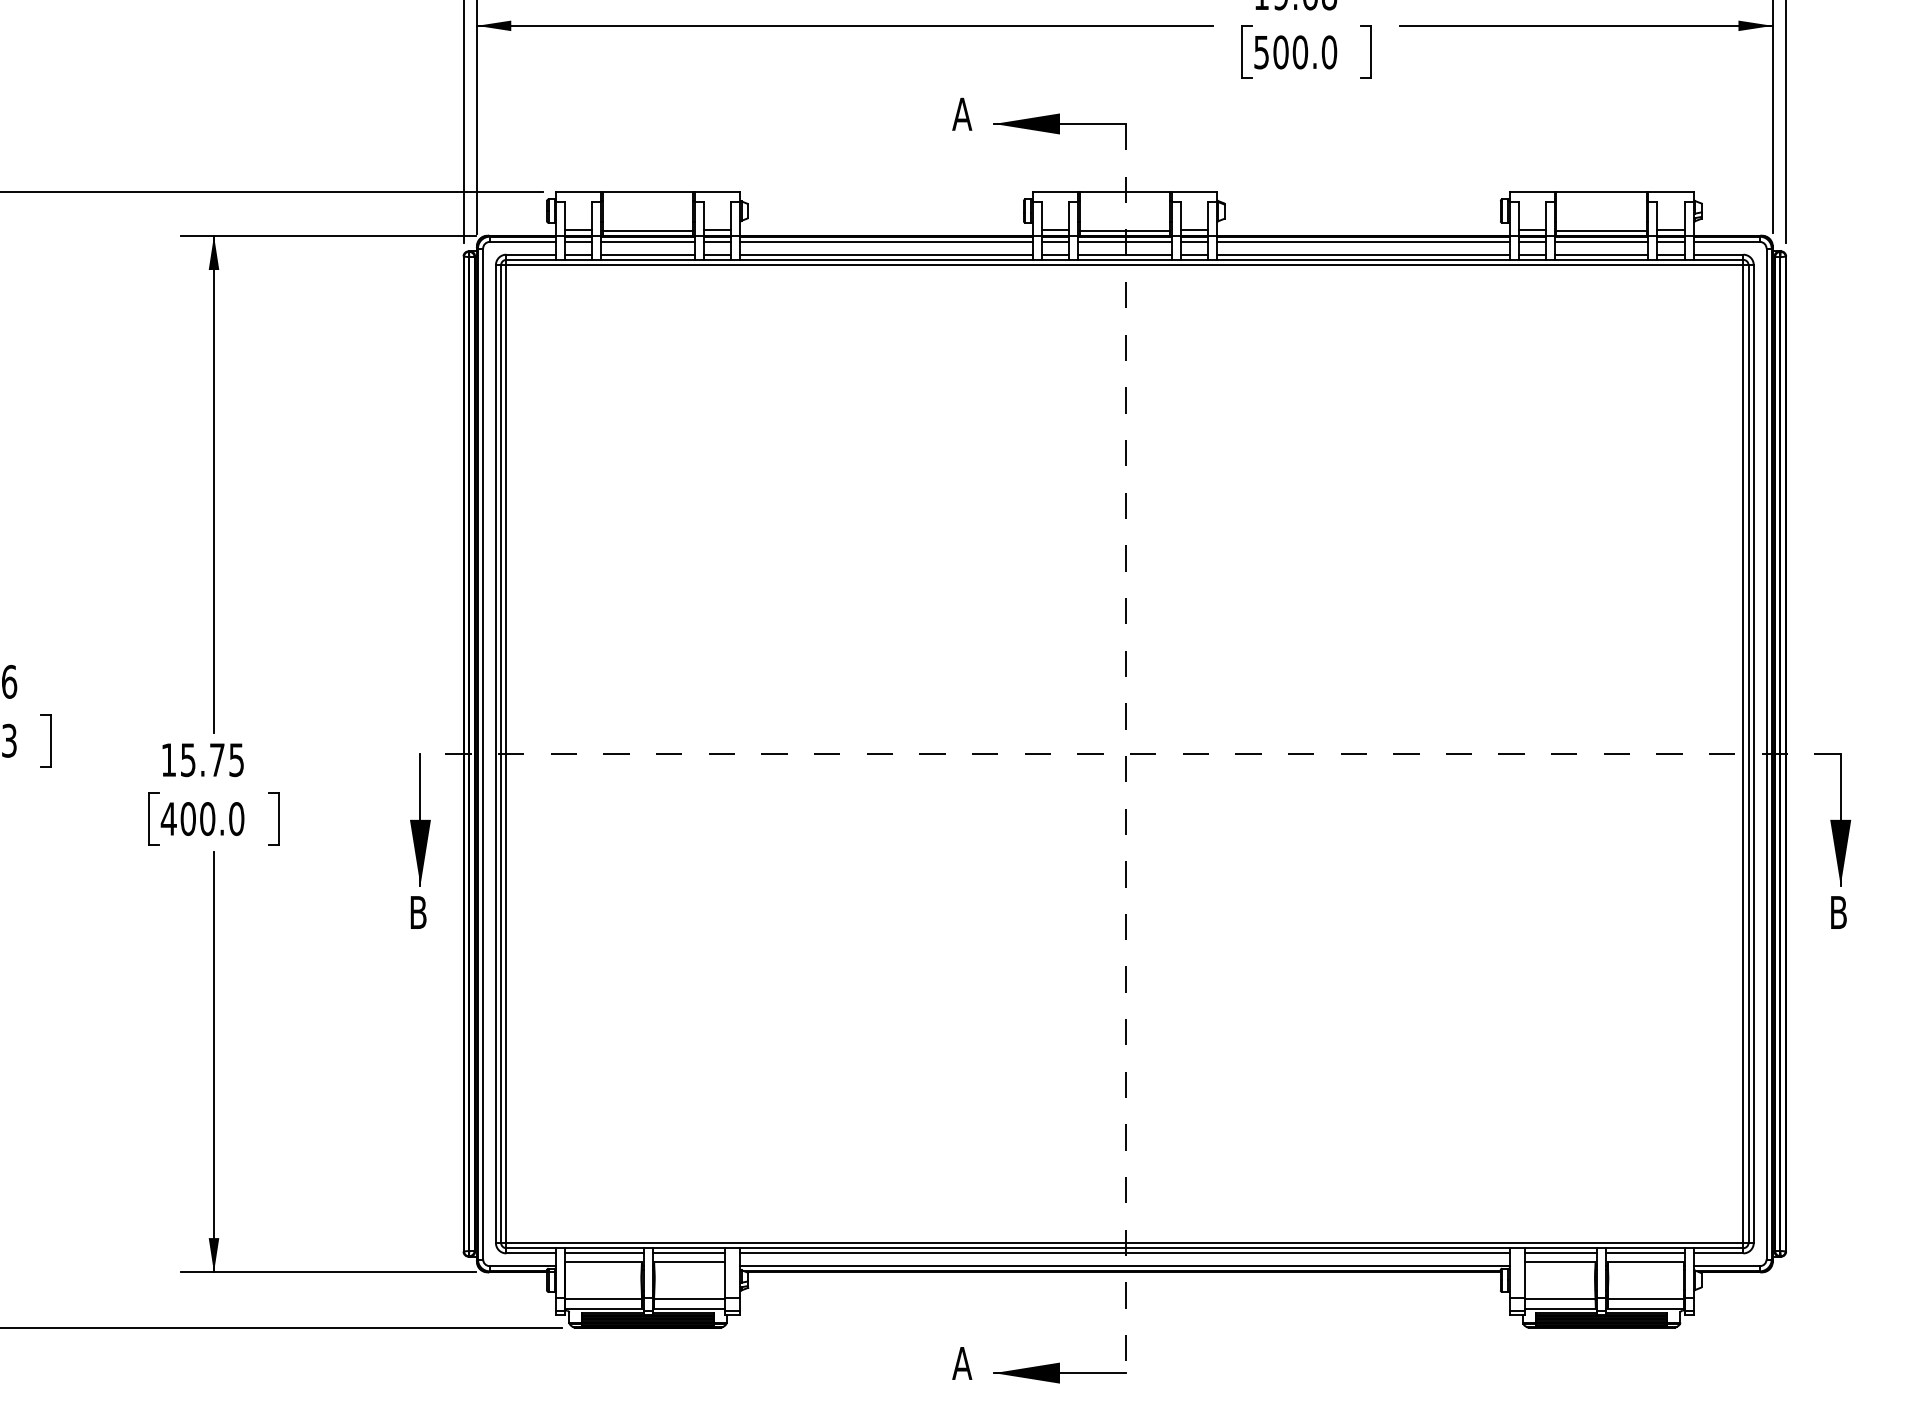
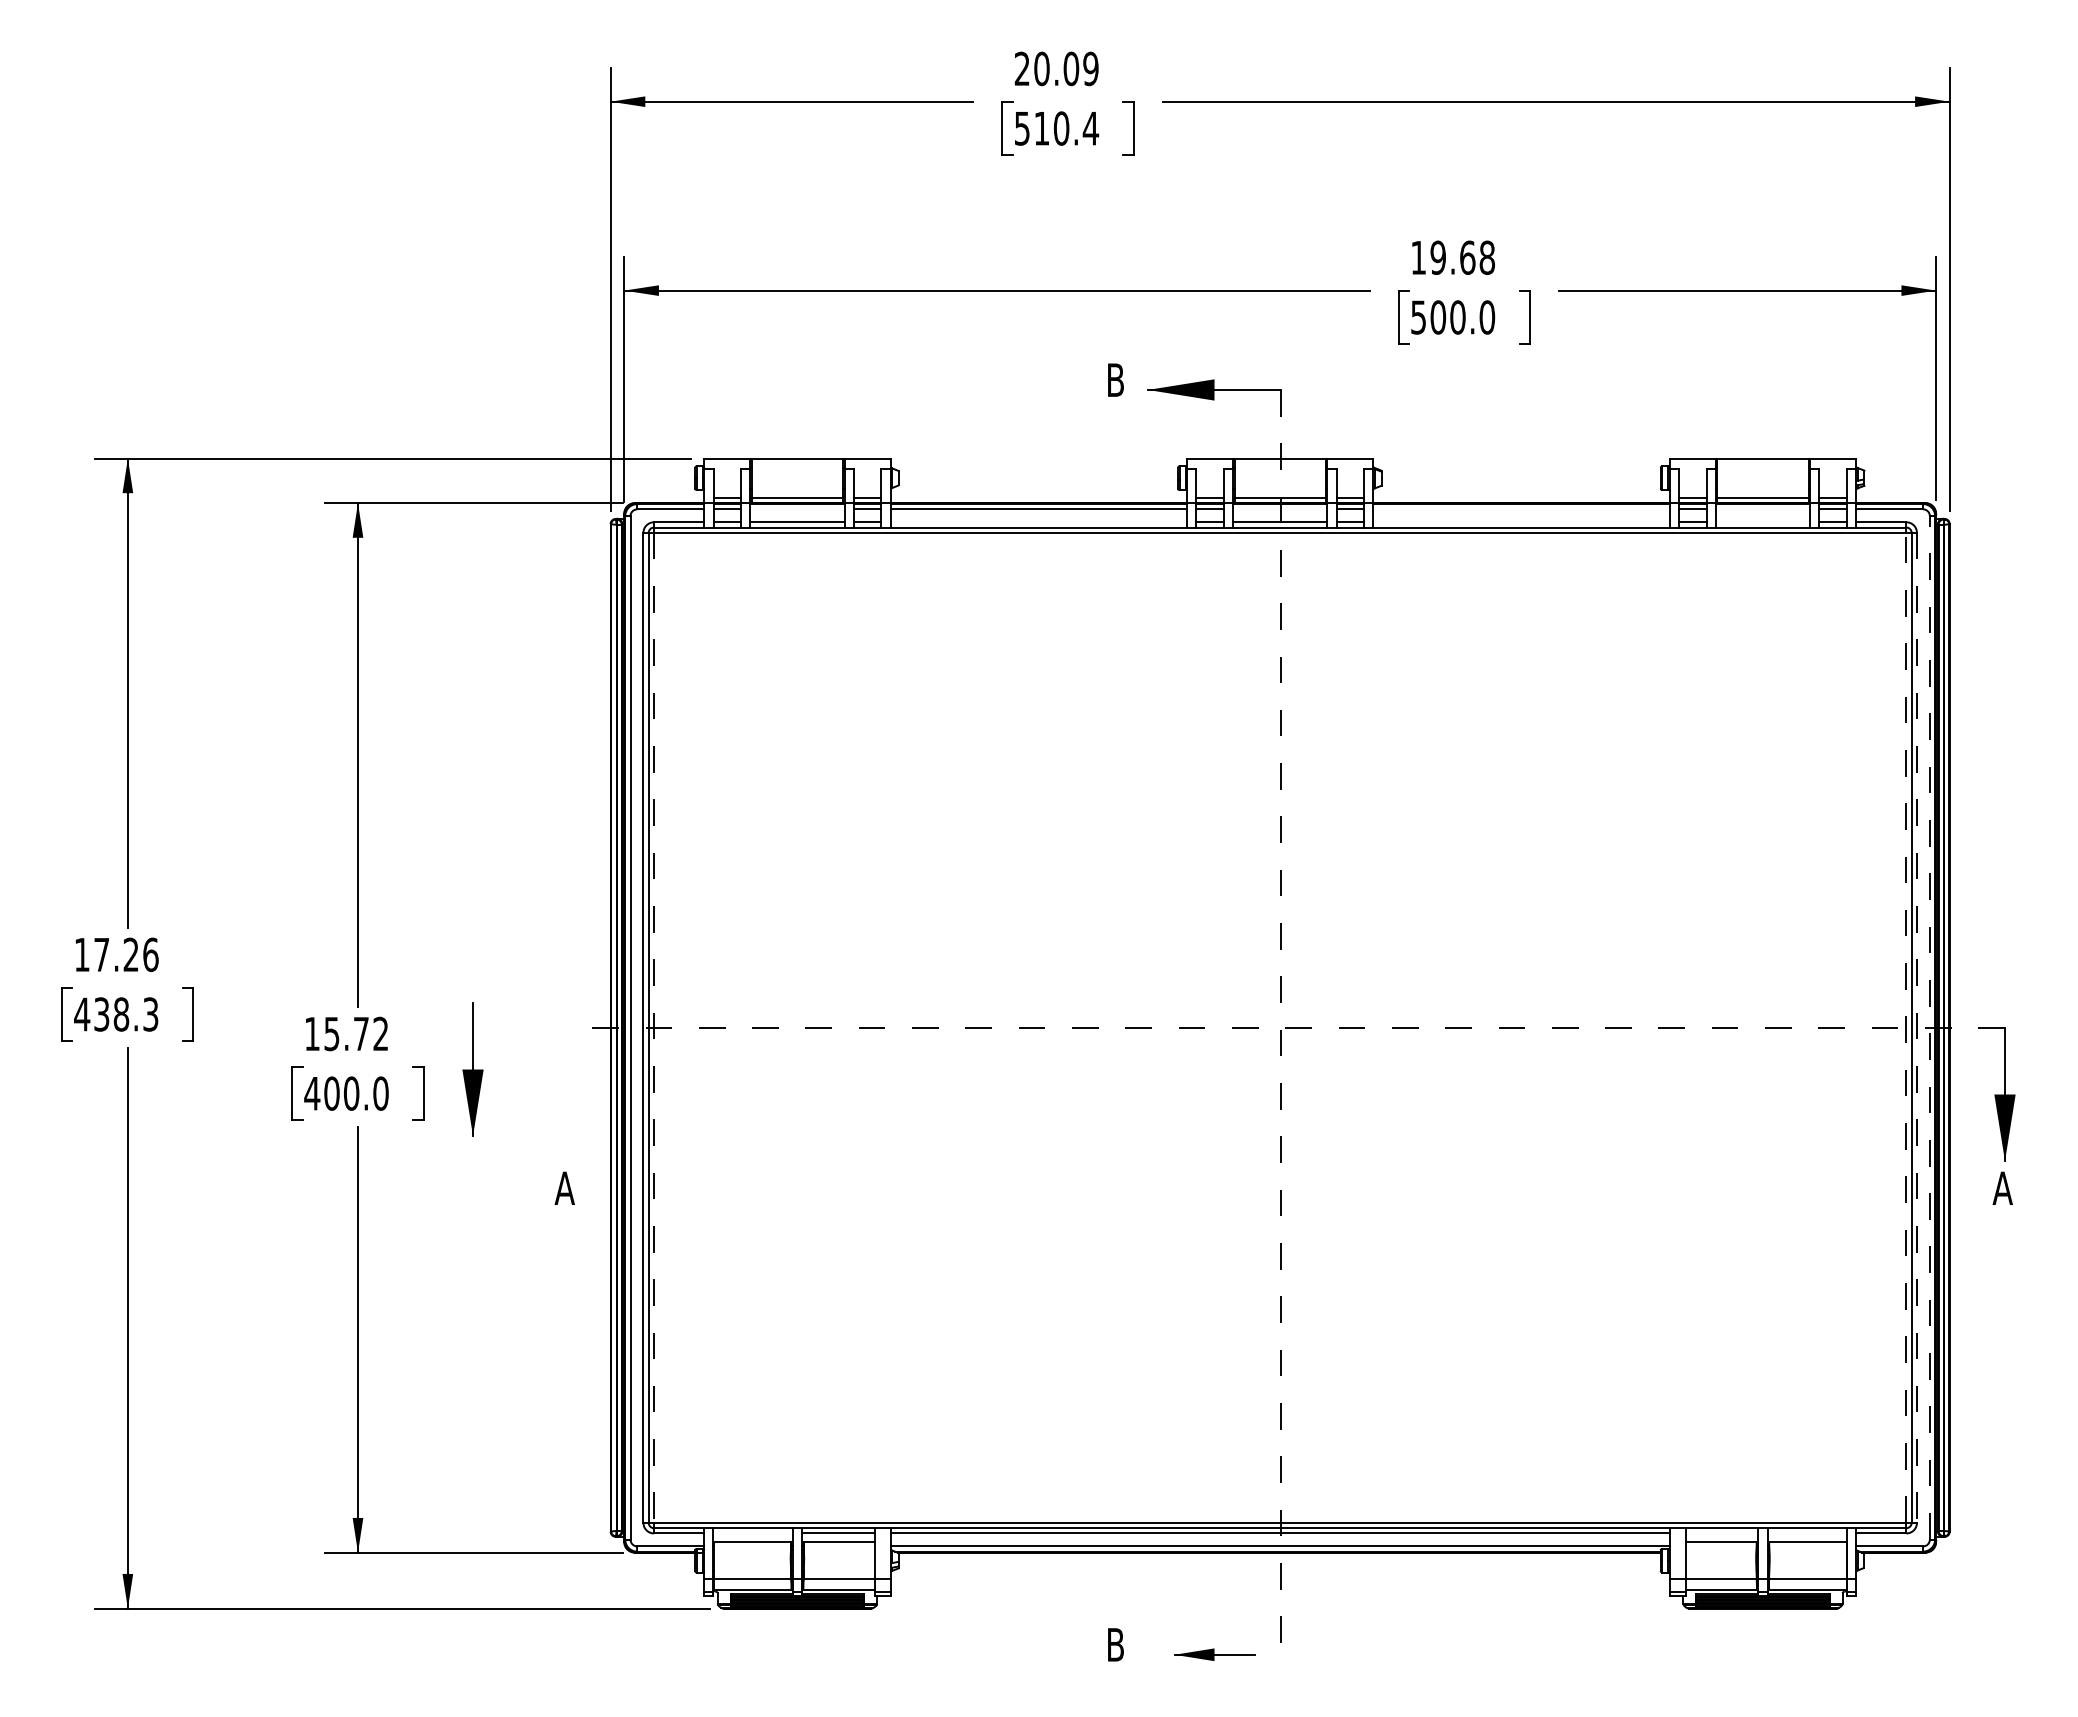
text: (962, 113) -> (1115, 379), A -> B
line: (648, 242) -> (797, 509), removed
line: (1124, 242) -> (1279, 509), removed
line: (1363, 242) -> (1521, 509), removed
line: (1601, 242) -> (1762, 509), removed
line: (886, 254) -> (1038, 522), removed
line: (1363, 254) -> (1521, 522), removed
line: (1601, 254) -> (1762, 522), removed
line: (1743, 753) -> (1906, 1027), solid -> dashed
line: (1766, 753) -> (1929, 1027), solid -> dashed
line: (505, 754) -> (653, 1028), solid -> dashed
line: (1753, 754) -> (1916, 1028), solid -> dashed
text: (236, 759) -> (380, 1033), 15.75 -> 15.72
part: (419, 819) -> (472, 1069), moved
text: (417, 911) -> (564, 1187), B -> A
text: (1838, 911) -> (2002, 1187), B -> A
line: (603, 1253) -> (752, 1533), removed
line: (1560, 1253) -> (1721, 1533), removed
line: (1644, 1253) -> (1806, 1533), removed
text: (962, 1363) -> (1115, 1644), A -> B
part: (1059, 1372) -> (1214, 1654), size x0.6

